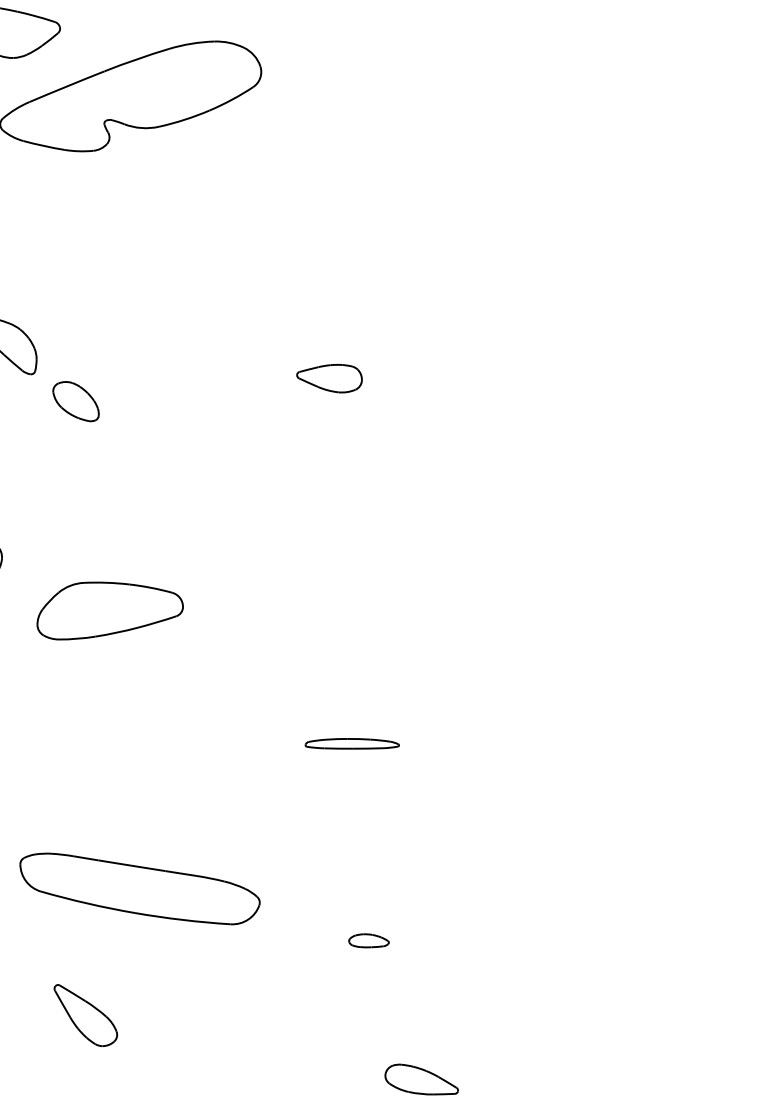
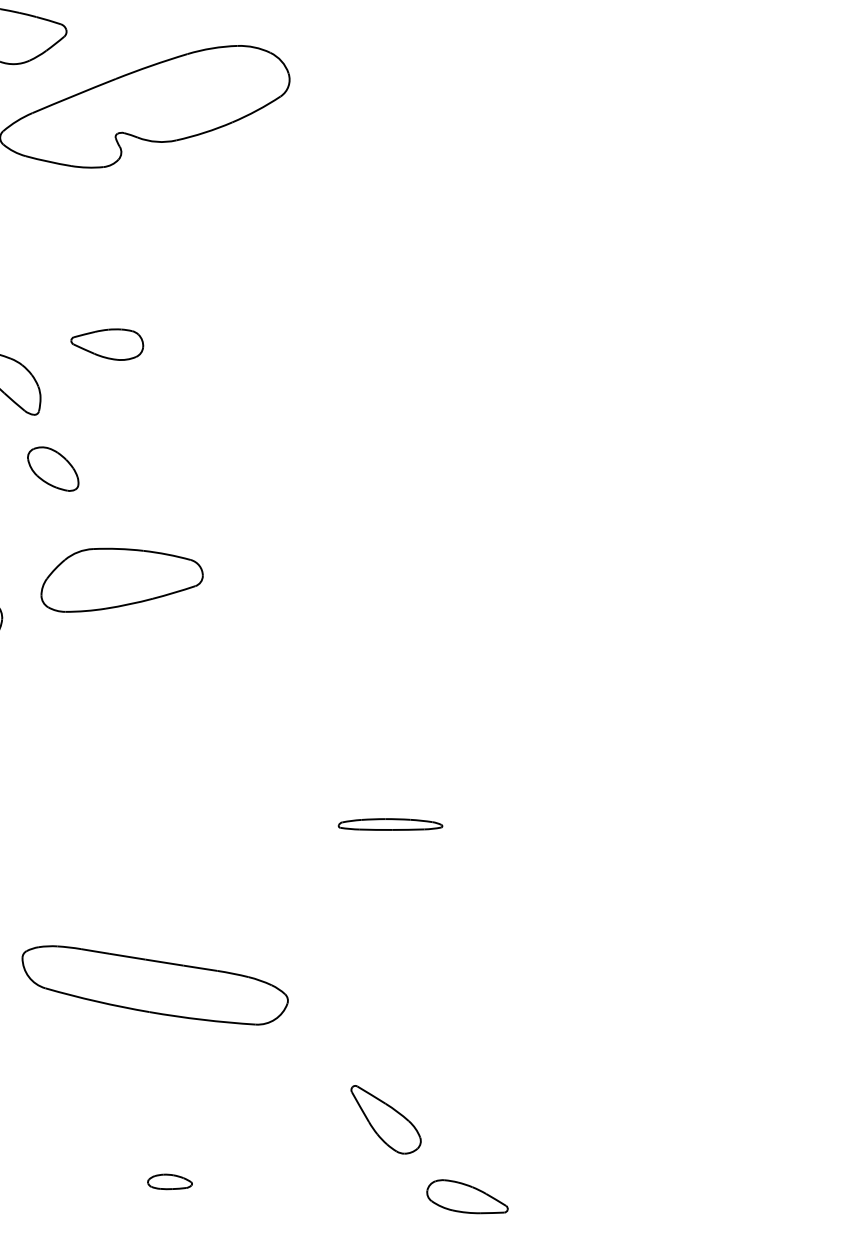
part: (329, 378) -> (107, 344), moved
part: (76, 401) -> (53, 468), moved
part: (109, 610) -> (121, 579), moved
part: (368, 940) -> (169, 1181), moved
part: (85, 1015) -> (385, 1119), moved

